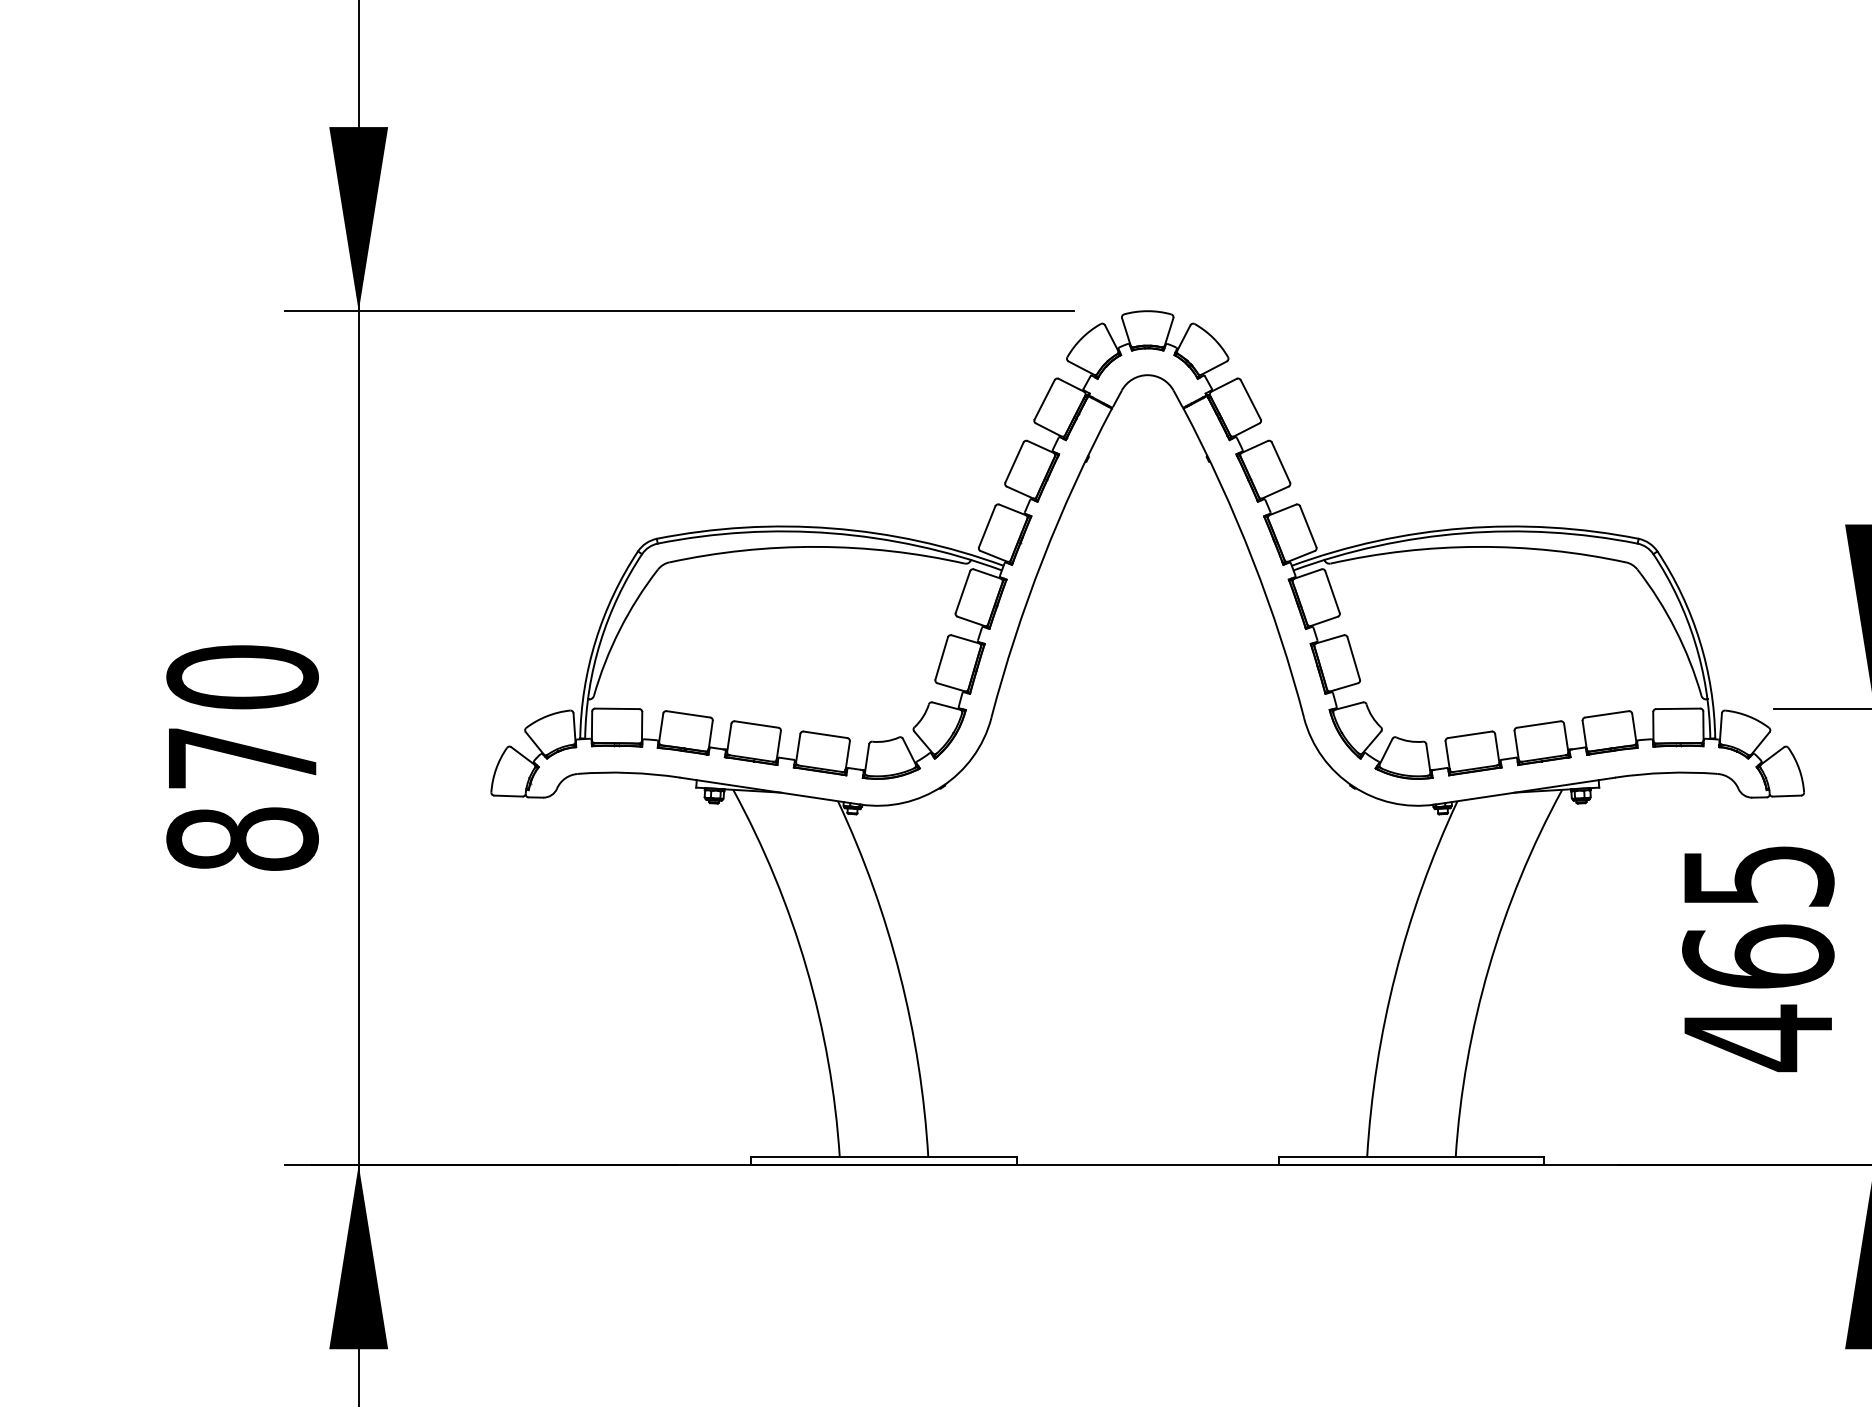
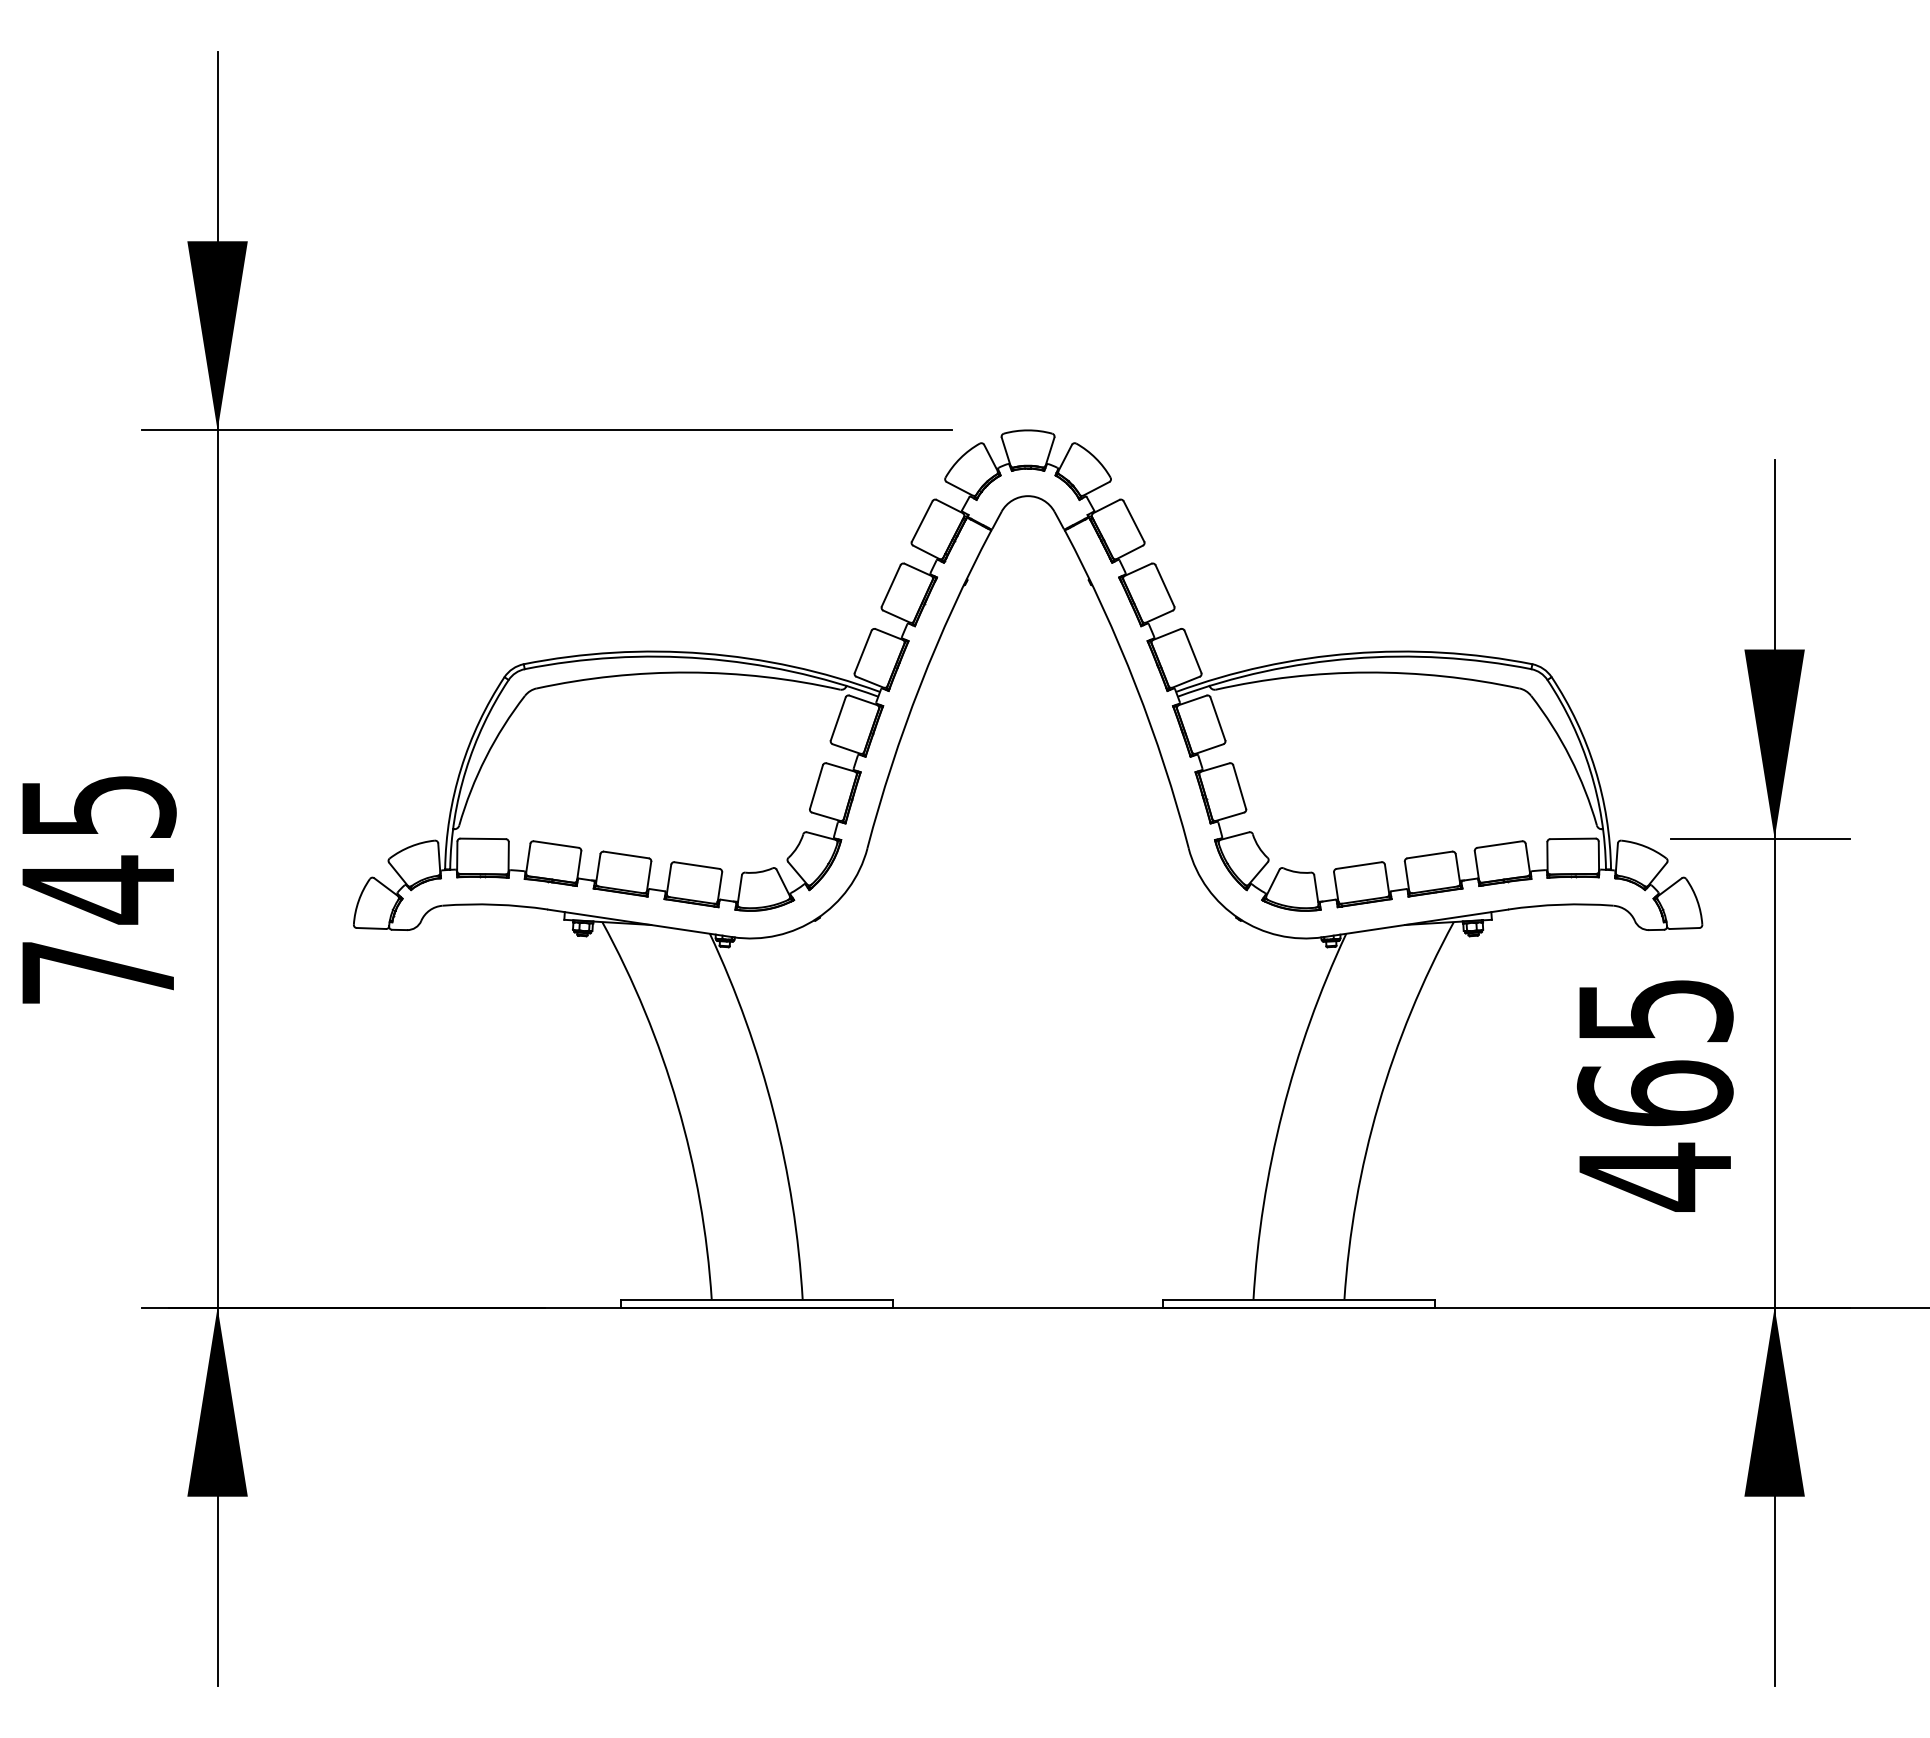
text: (242, 758) -> (98, 889), 870 -> 745

